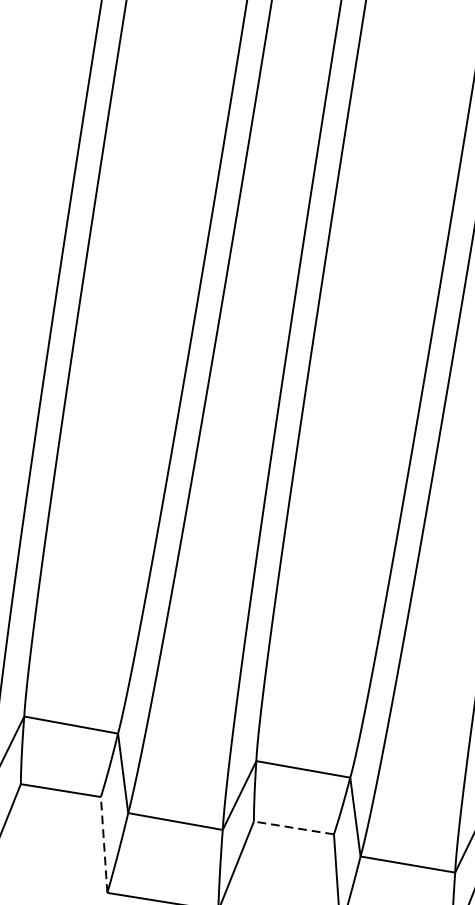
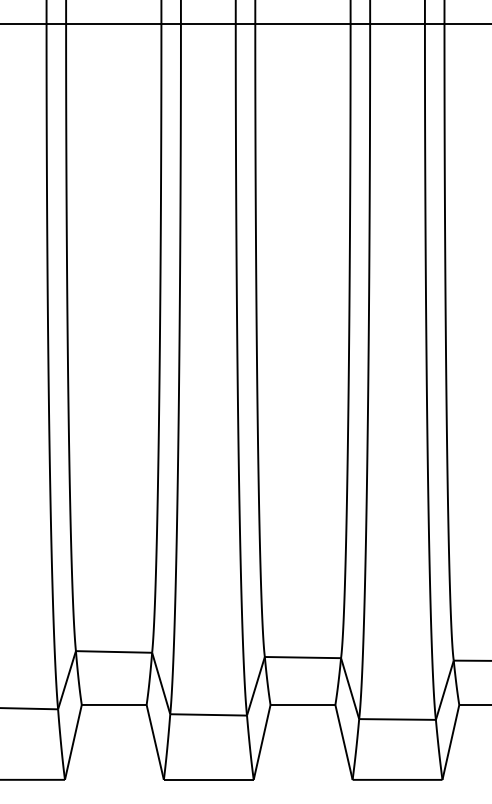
line: (293, 828) -> (302, 705), dashed -> solid
line: (104, 845) -> (155, 742), dashed -> solid

